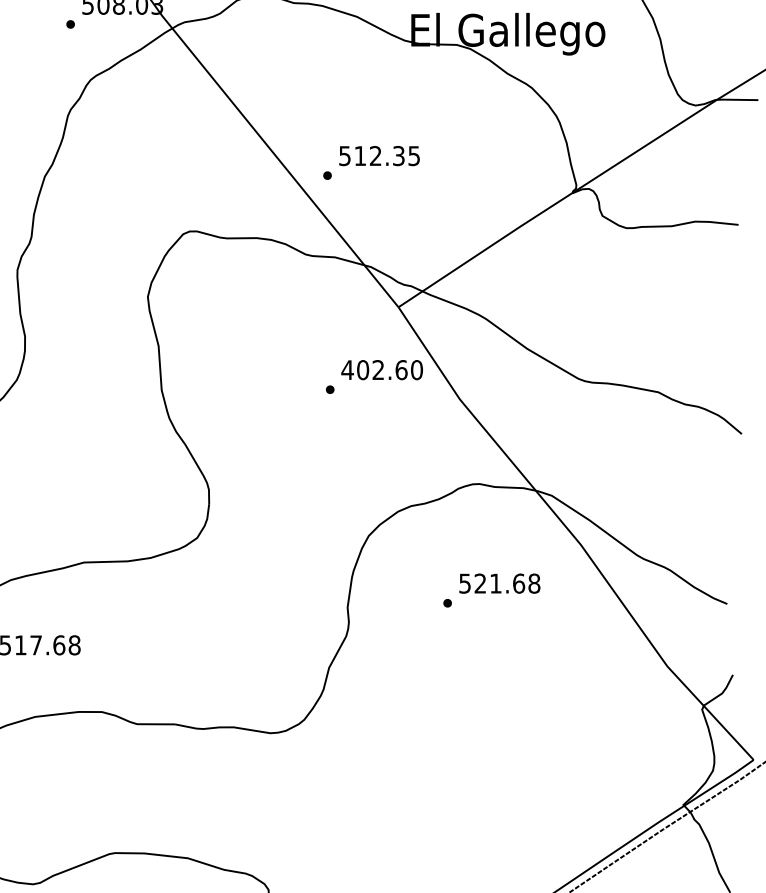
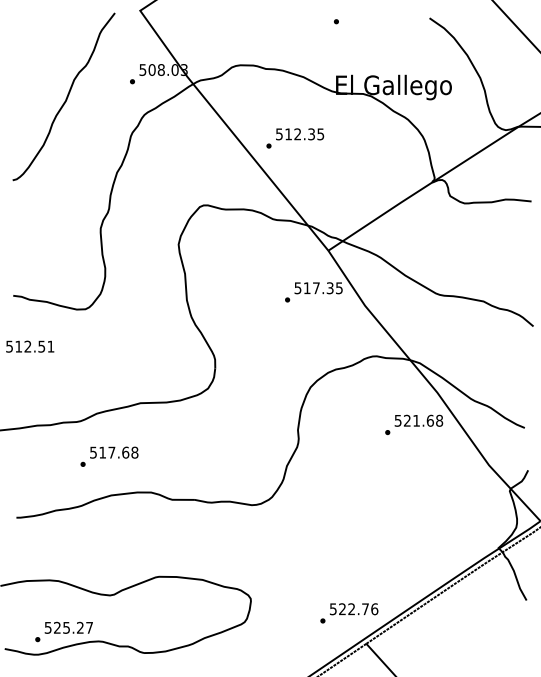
text: (371, 162) -> (295, 138), moved
text: (381, 370) -> (318, 288), 402.60 -> 517.35
text: (492, 589) -> (414, 424), moved

